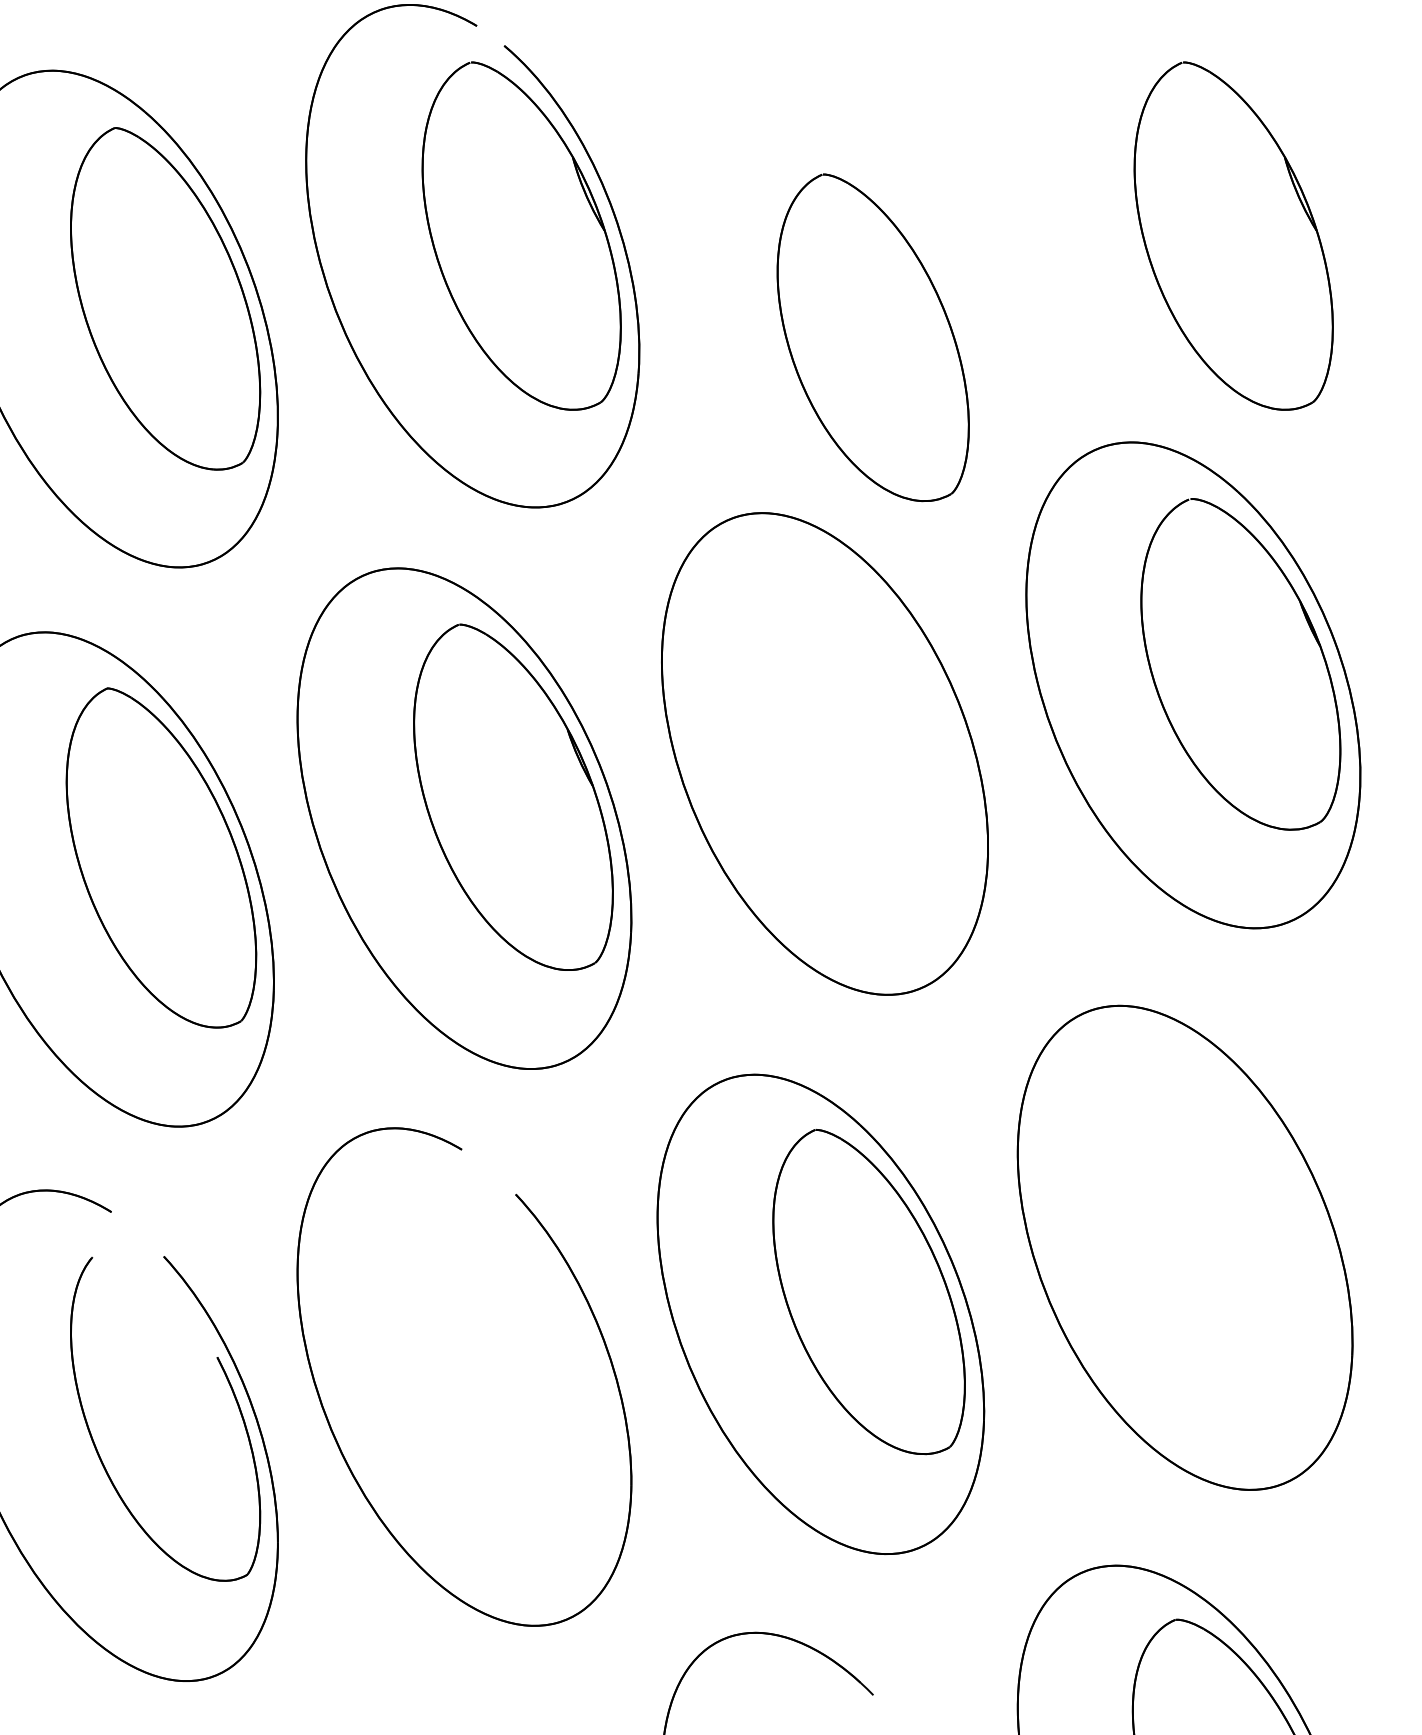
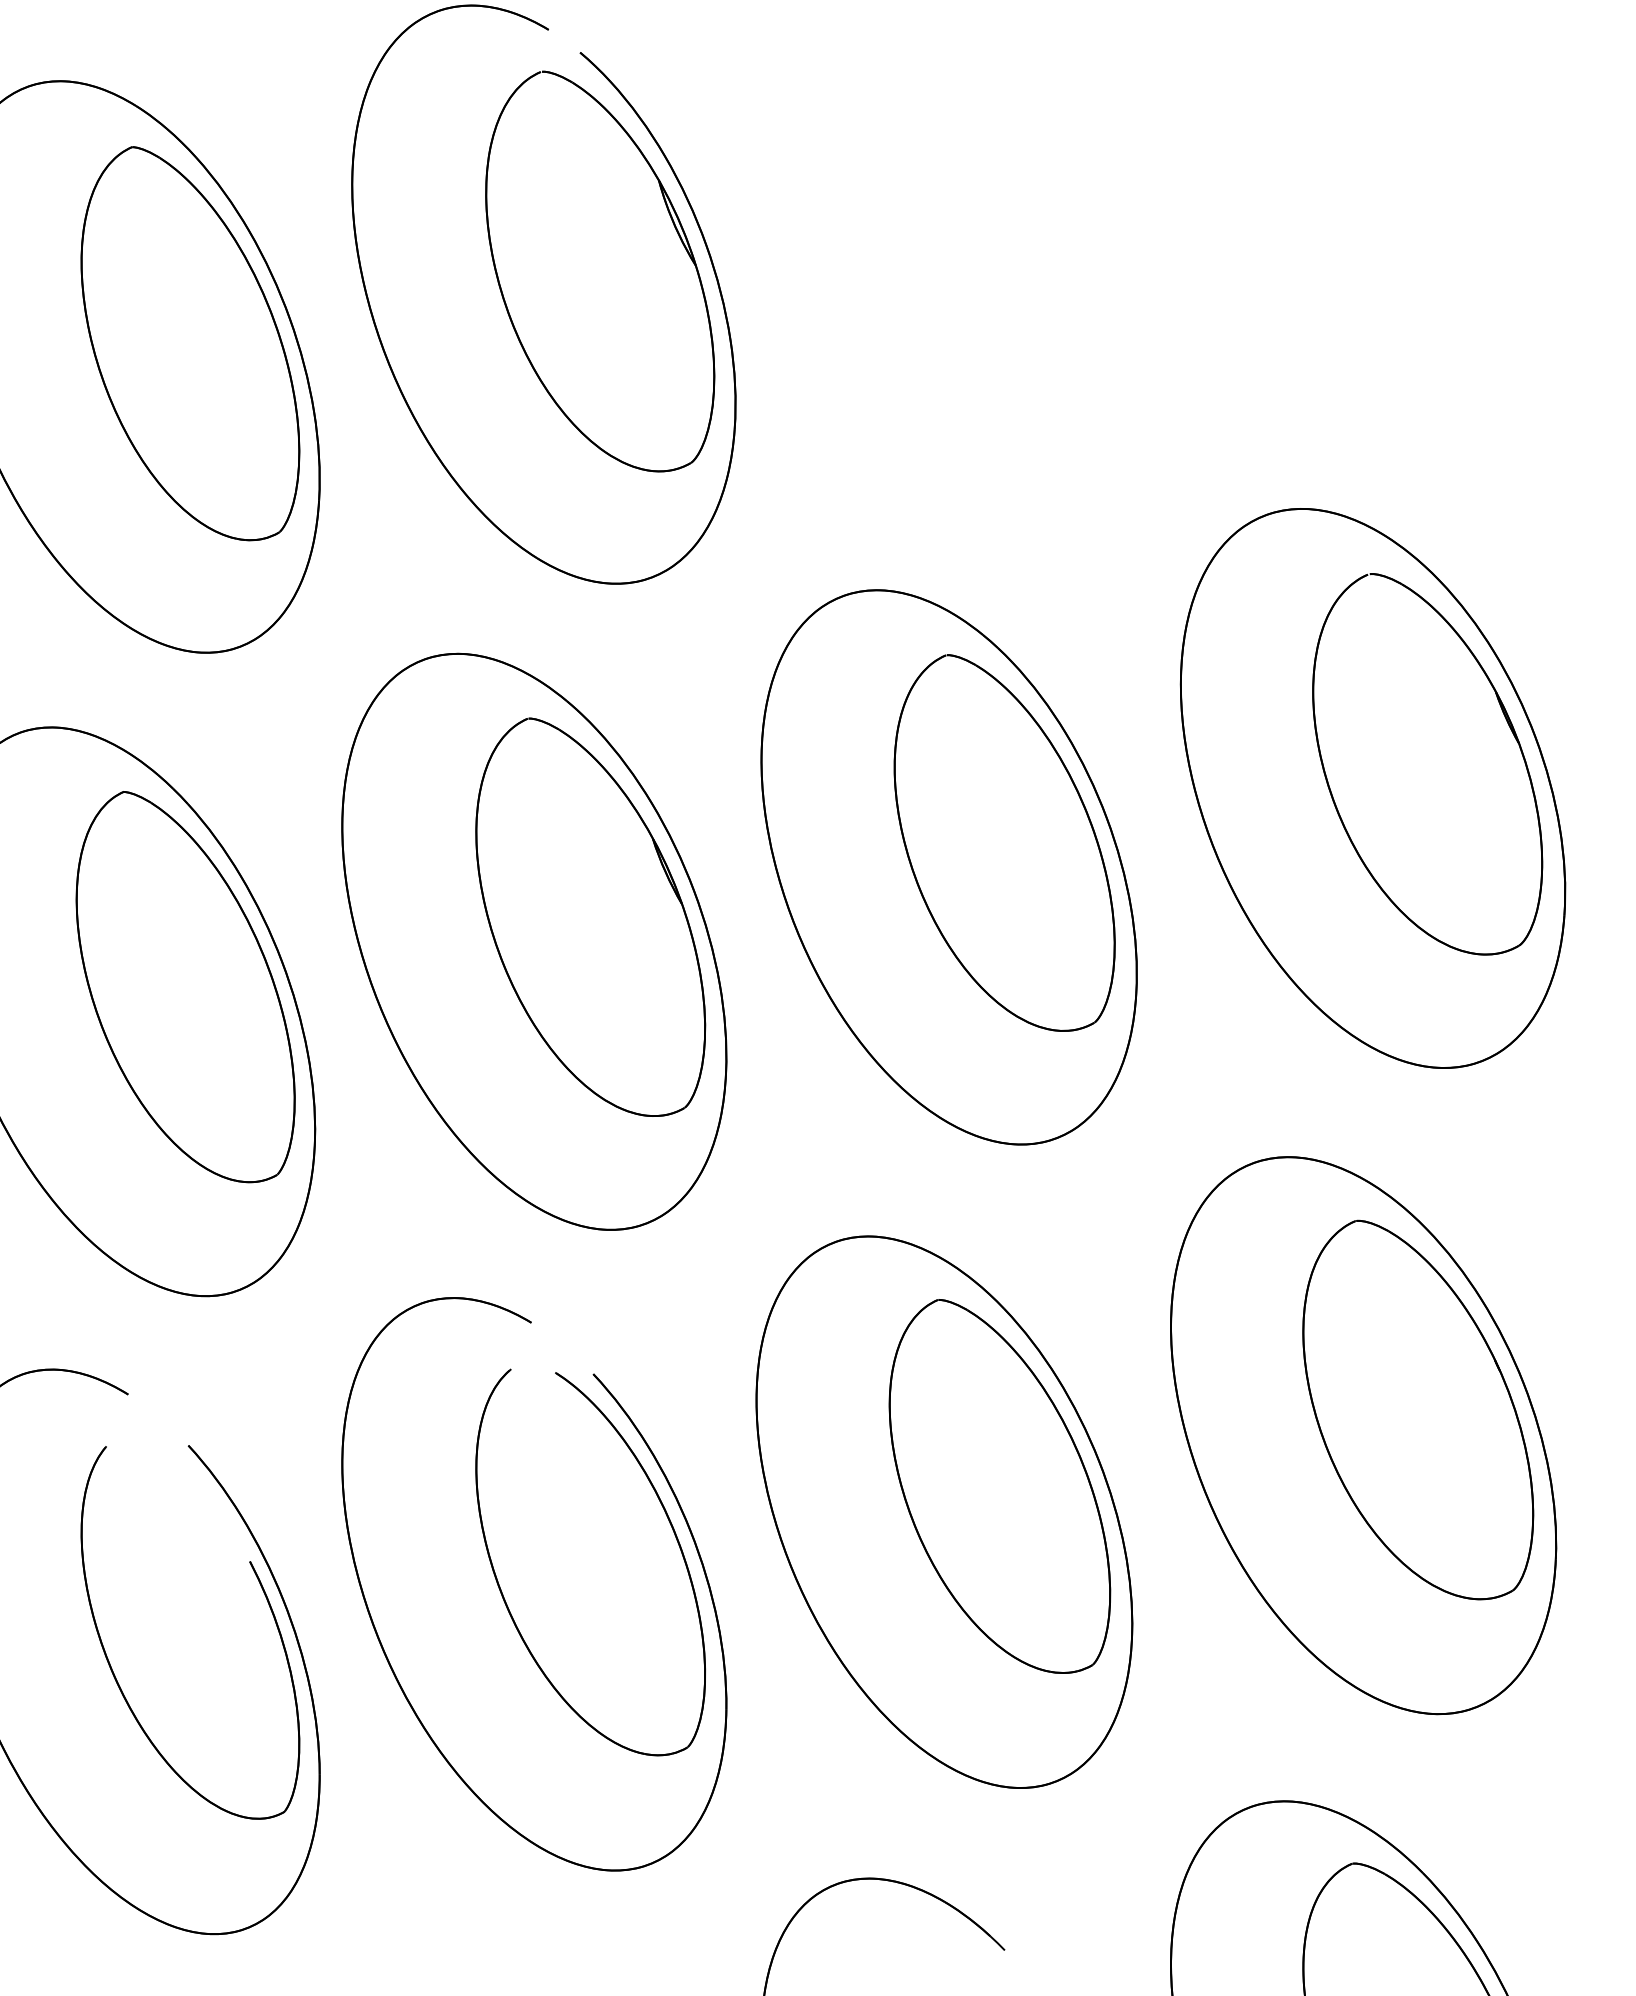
part: (1233, 235) -> (1419, 270), removed
part: (872, 337) -> (1003, 842), moved
part: (1232, 1225) -> (1418, 1409), added
part: (583, 1328) -> (671, 1528), added

